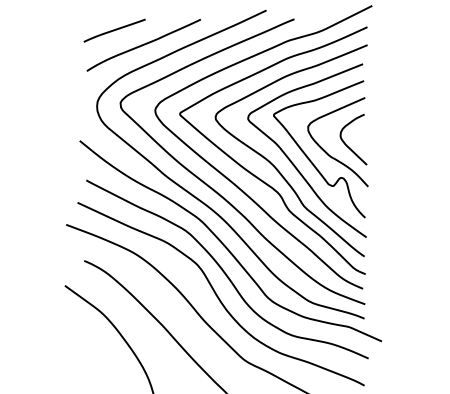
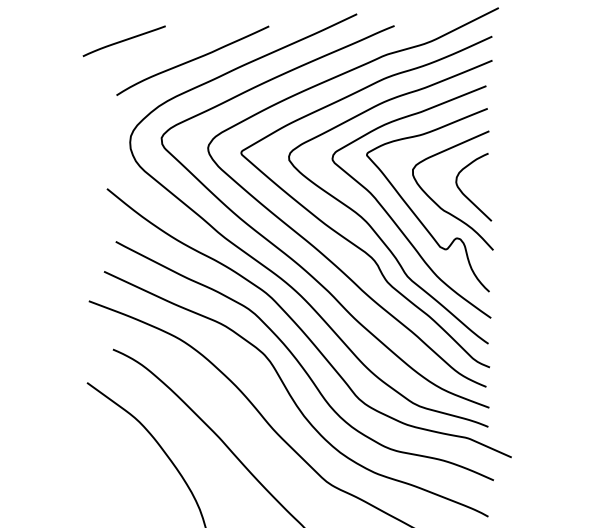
line: (114, 30) -> (124, 41), moved

